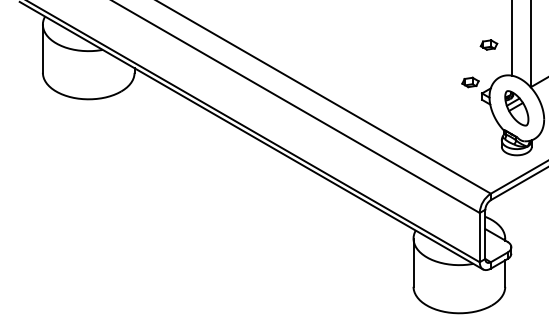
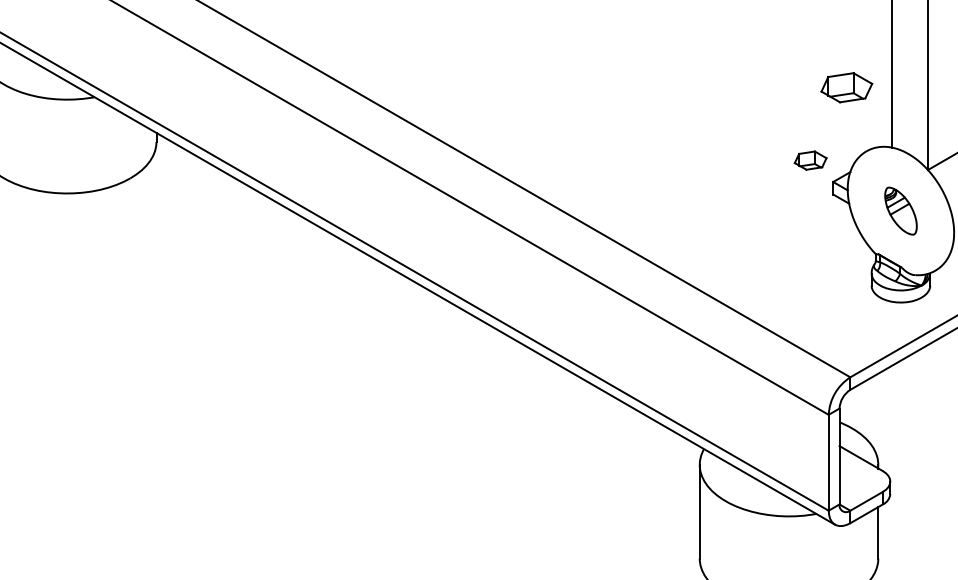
part: (488, 44) -> (845, 86), size x1.6
part: (516, 108) -> (900, 211), size x0.7

